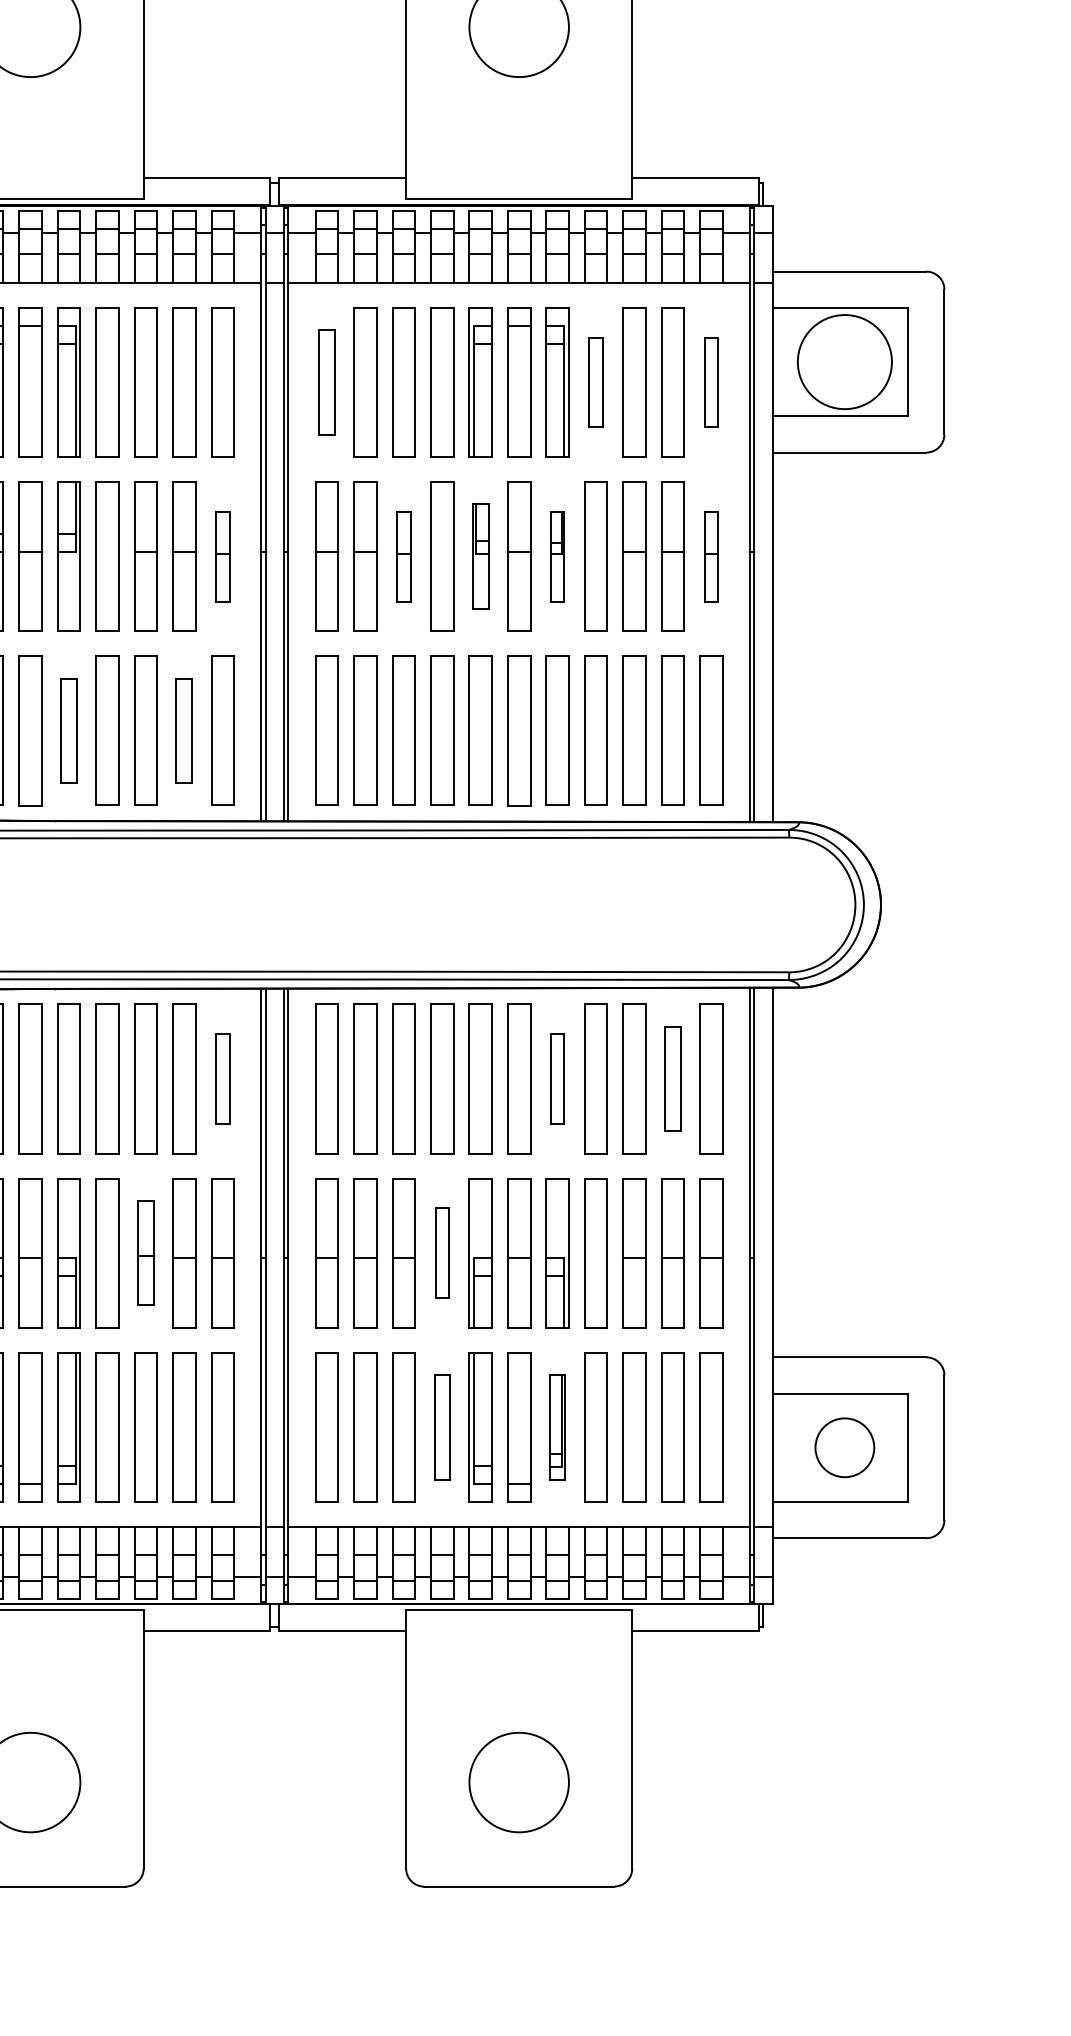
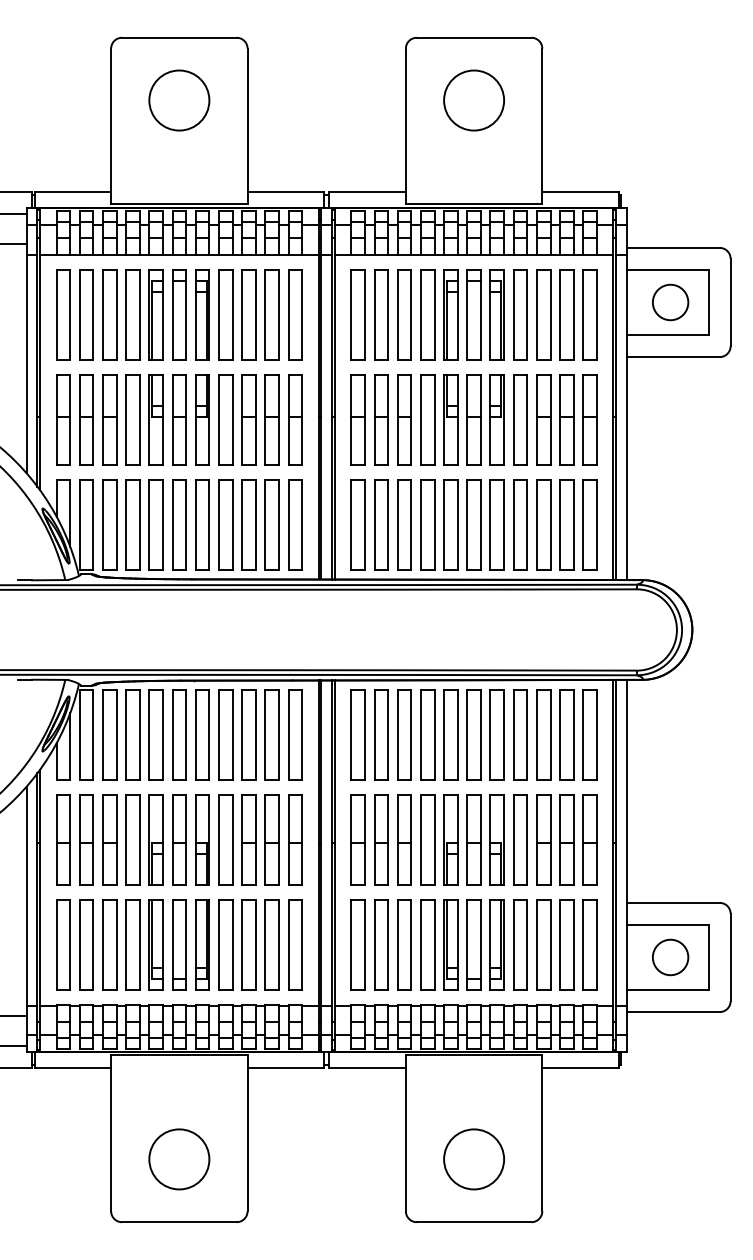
circle: (844, 362) -> (670, 302), size x0.62
part: (325, 381) -> (357, 314), size x1.43
part: (596, 381) -> (520, 314), size x1.67
part: (710, 381) -> (589, 314), size x1.67
part: (223, 556) -> (295, 419), size x1.67
part: (403, 556) -> (404, 419), size x1.67
part: (480, 556) -> (450, 419), size x1.43
part: (556, 556) -> (496, 419), size x1.67
part: (710, 556) -> (589, 419), size x1.67
part: (68, 730) -> (202, 524), size x1.43
part: (183, 730) -> (271, 524), size x1.43
part: (223, 1078) -> (295, 734), size x1.67
part: (556, 1078) -> (496, 734), size x1.67
part: (672, 1078) -> (566, 734), size x1.43
part: (145, 1252) -> (248, 839), size x1.43
part: (441, 1252) -> (427, 839), size x1.67
part: (441, 1426) -> (427, 944), size x1.43
part: (556, 1426) -> (496, 944), size x1.43

